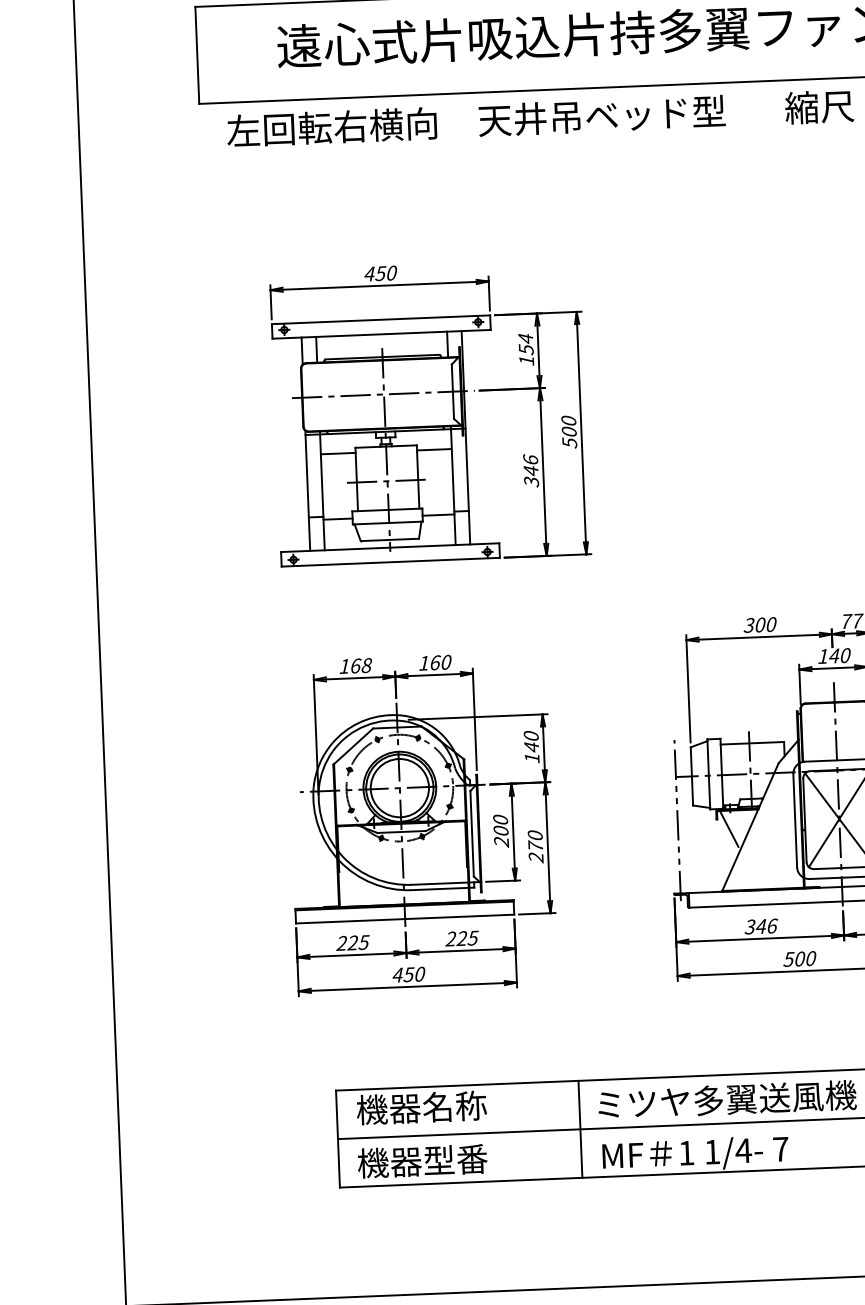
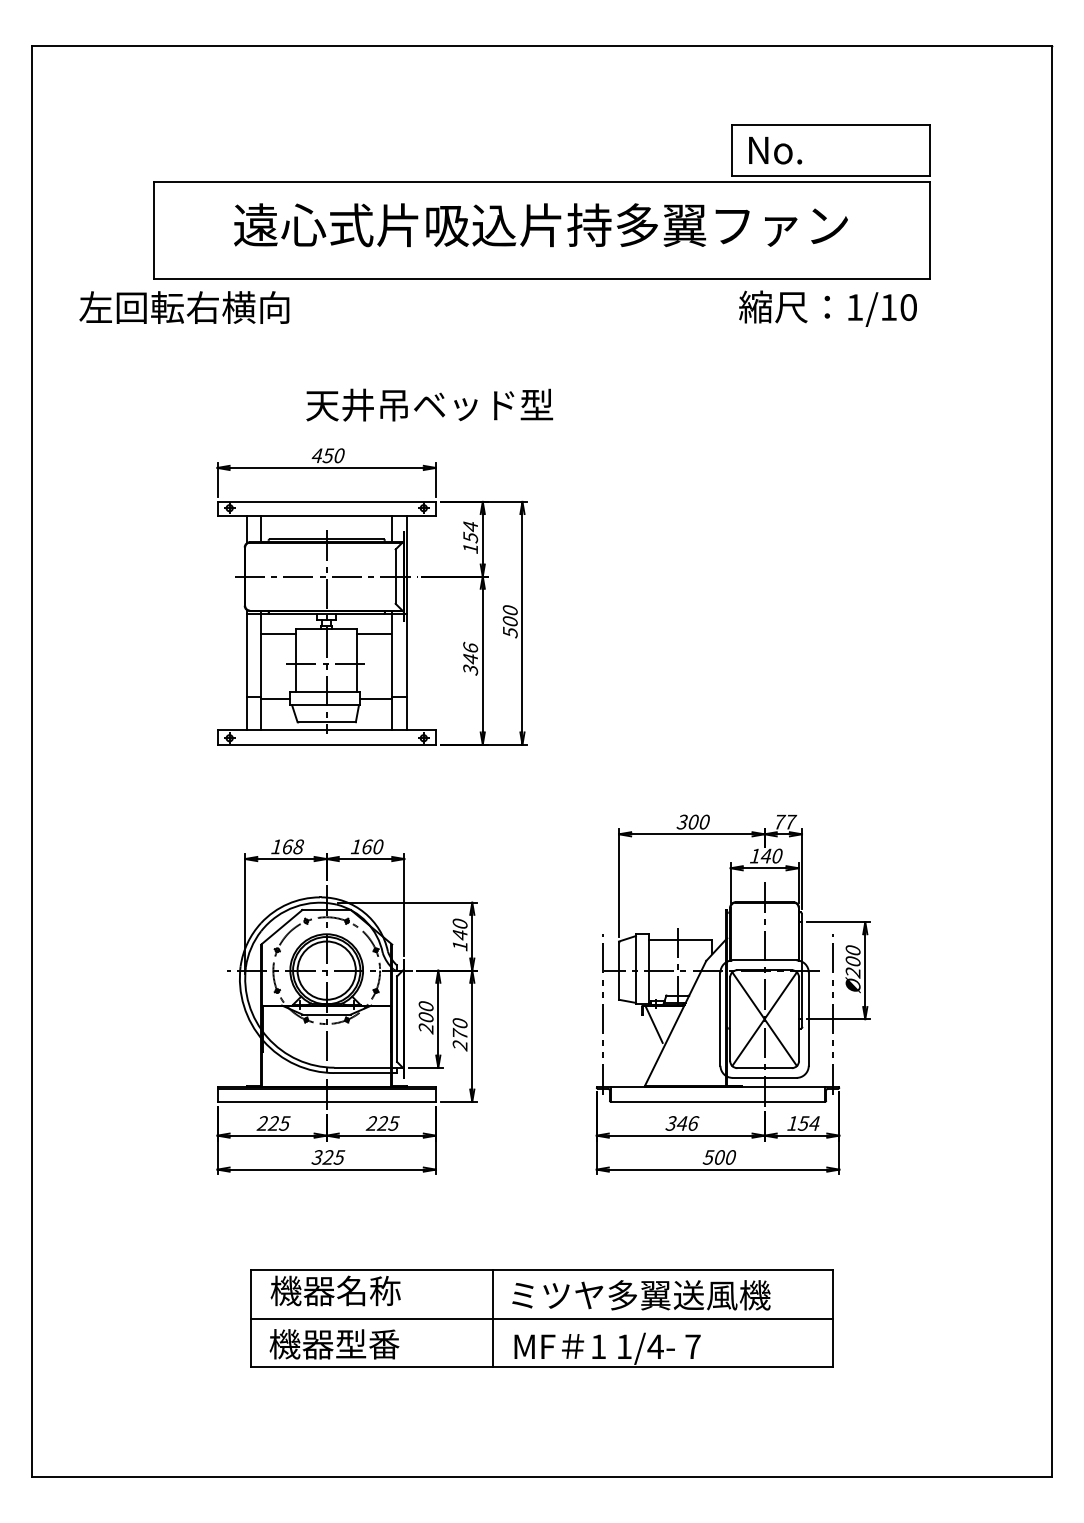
text: (601, 115) -> (429, 404), moved
text: (332, 127) -> (184, 307), moved
text: (409, 974) -> (328, 1157), 450 -> 325

